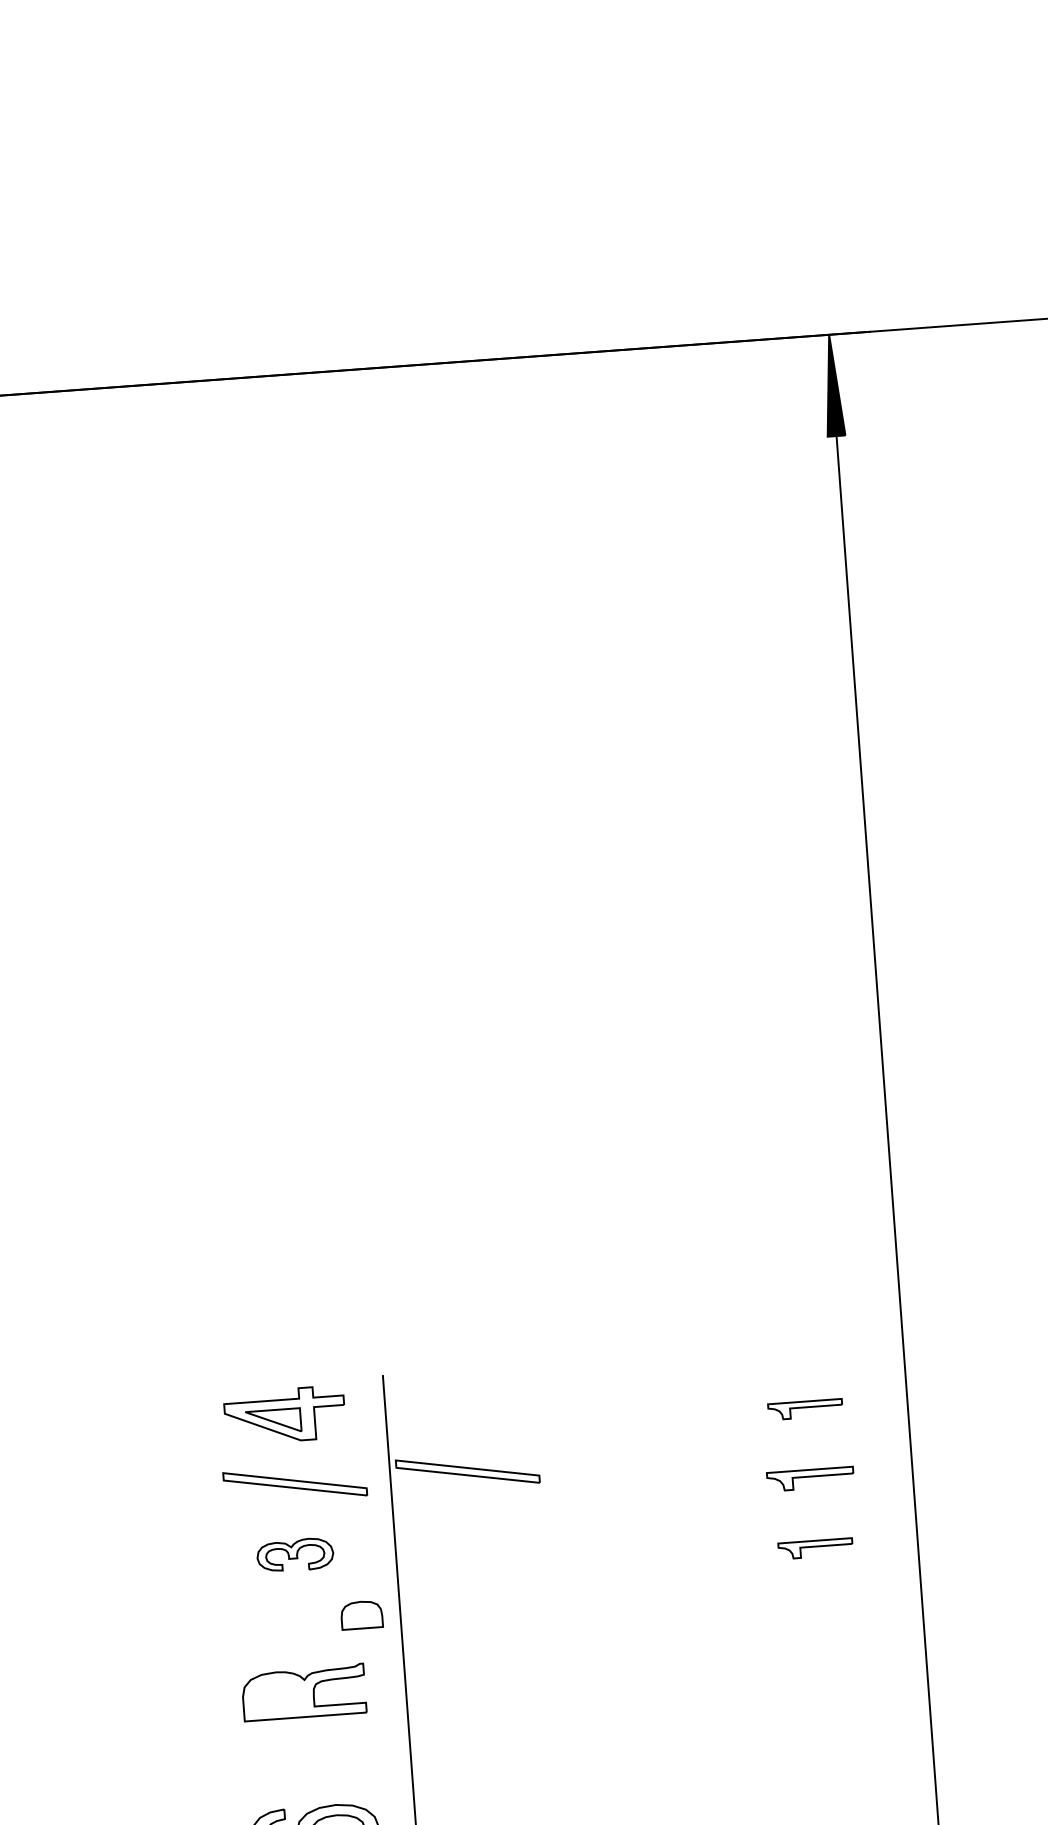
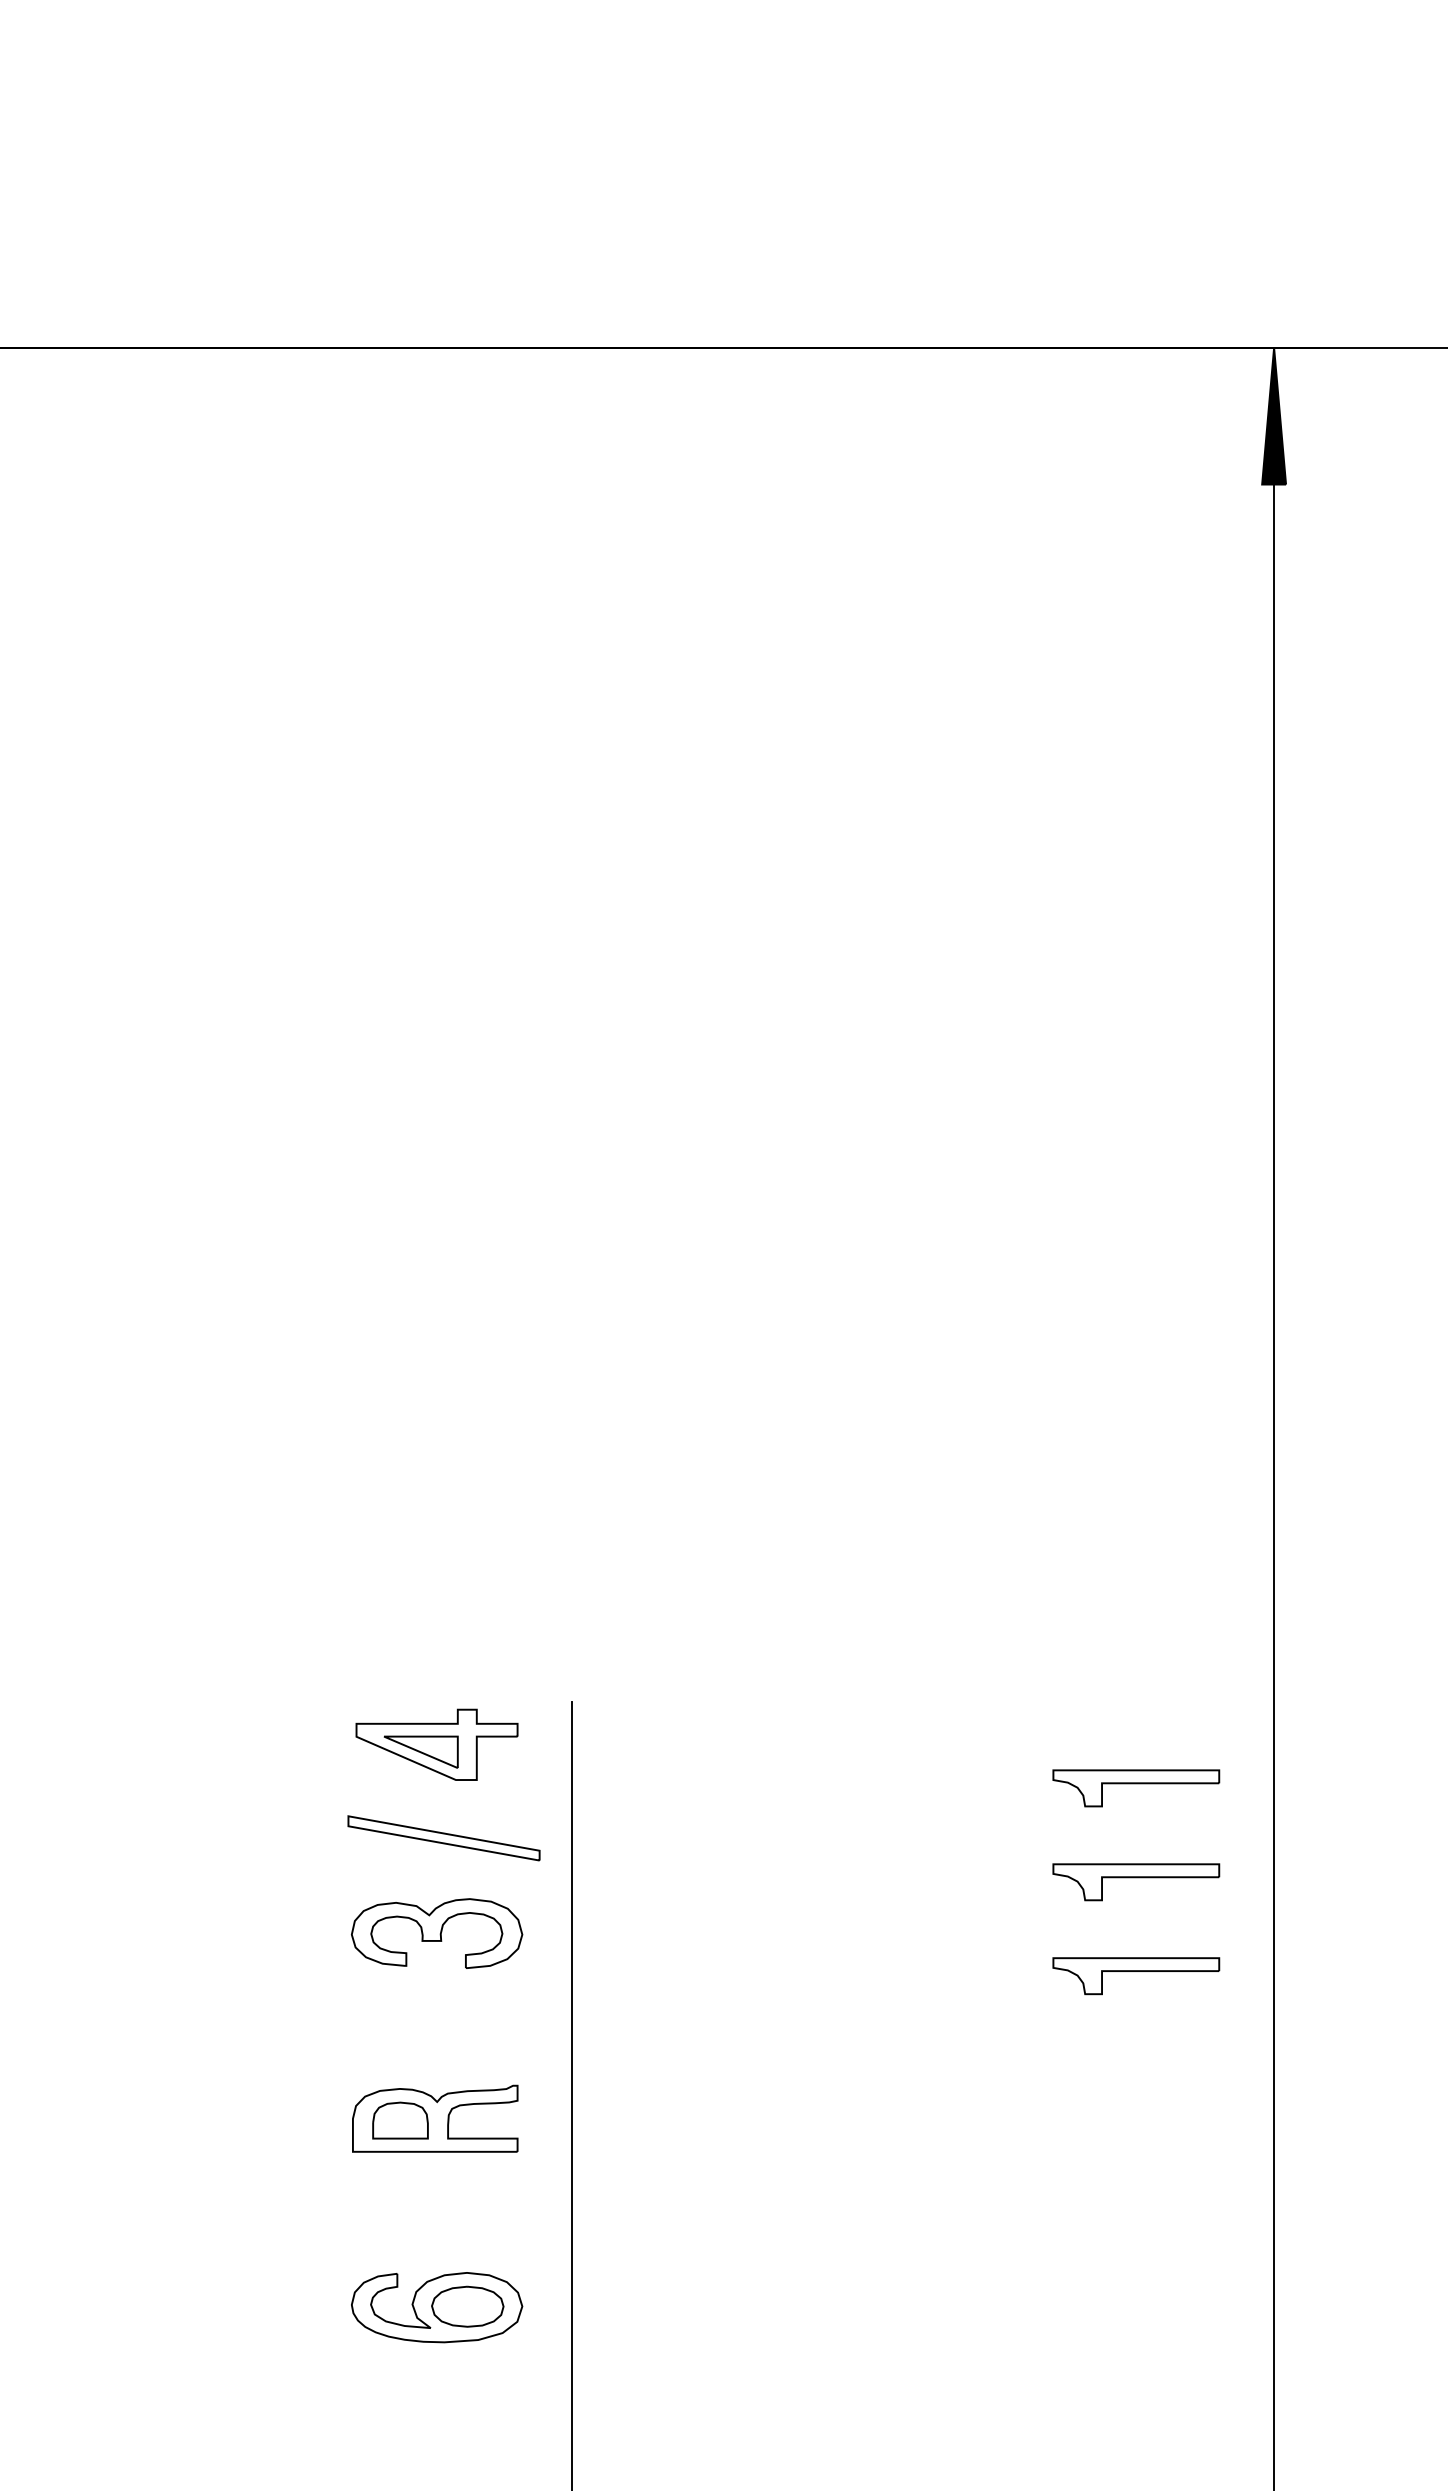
part: (805, 1409) -> (1136, 1788), size x1.67
part: (467, 1471) -> (676, 1838), removed
part: (810, 1479) -> (1136, 1882), size x1.43
part: (815, 1548) -> (1136, 1976), size x1.67
part: (295, 1555) -> (437, 1933), size x1.67
part: (361, 1615) -> (400, 2120), moved

